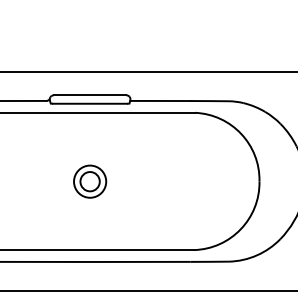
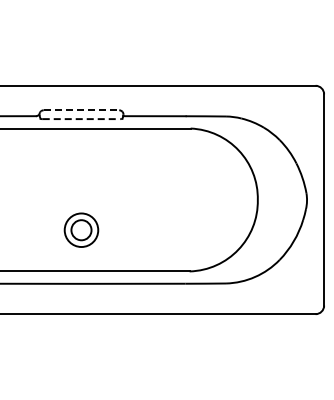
line: (90, 95) -> (81, 110), solid -> dashed
line: (90, 104) -> (81, 119), solid -> dashed
part: (90, 180) -> (81, 229), moved

